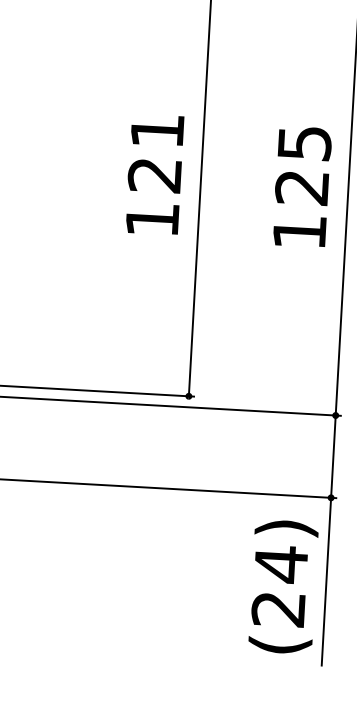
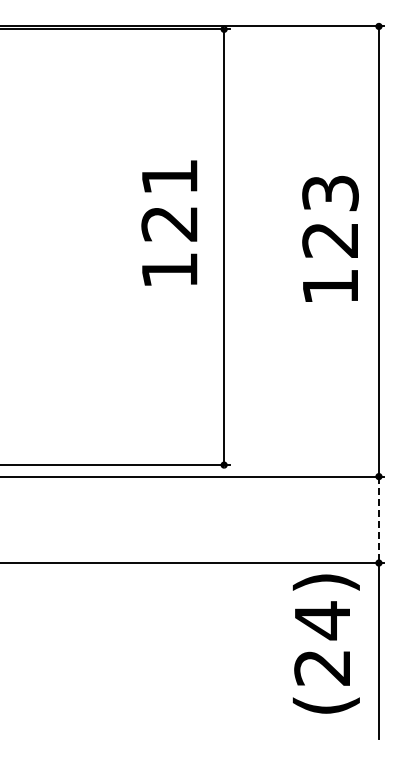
text: (304, 142) -> (330, 192), 125 -> 123
text: (154, 174) -> (169, 222), moved
line: (332, 457) -> (378, 520), solid -> dashed
text: (282, 586) -> (325, 643), moved

